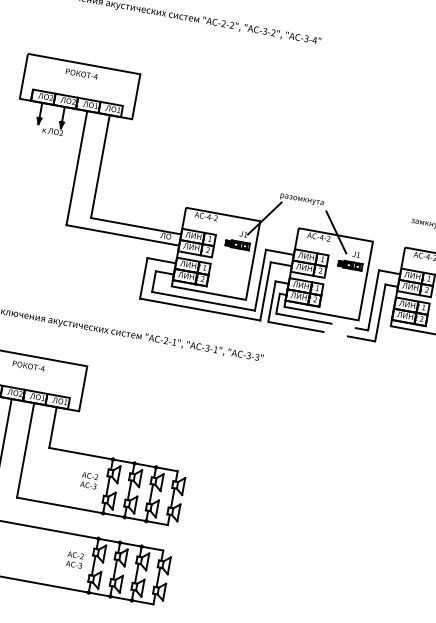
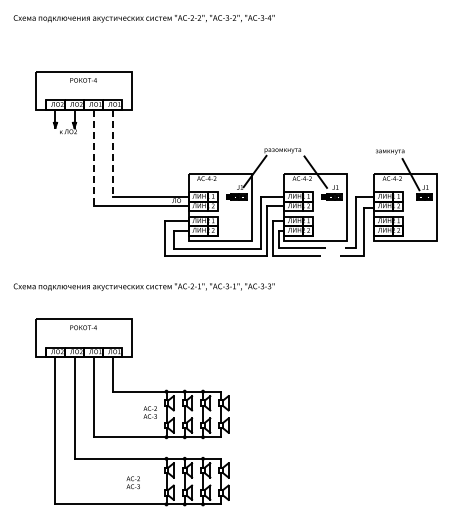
line: (100, 166) -> (112, 153), solid -> dashed
line: (76, 168) -> (93, 158), solid -> dashed
text: (74, 559) -> (132, 482), moved

